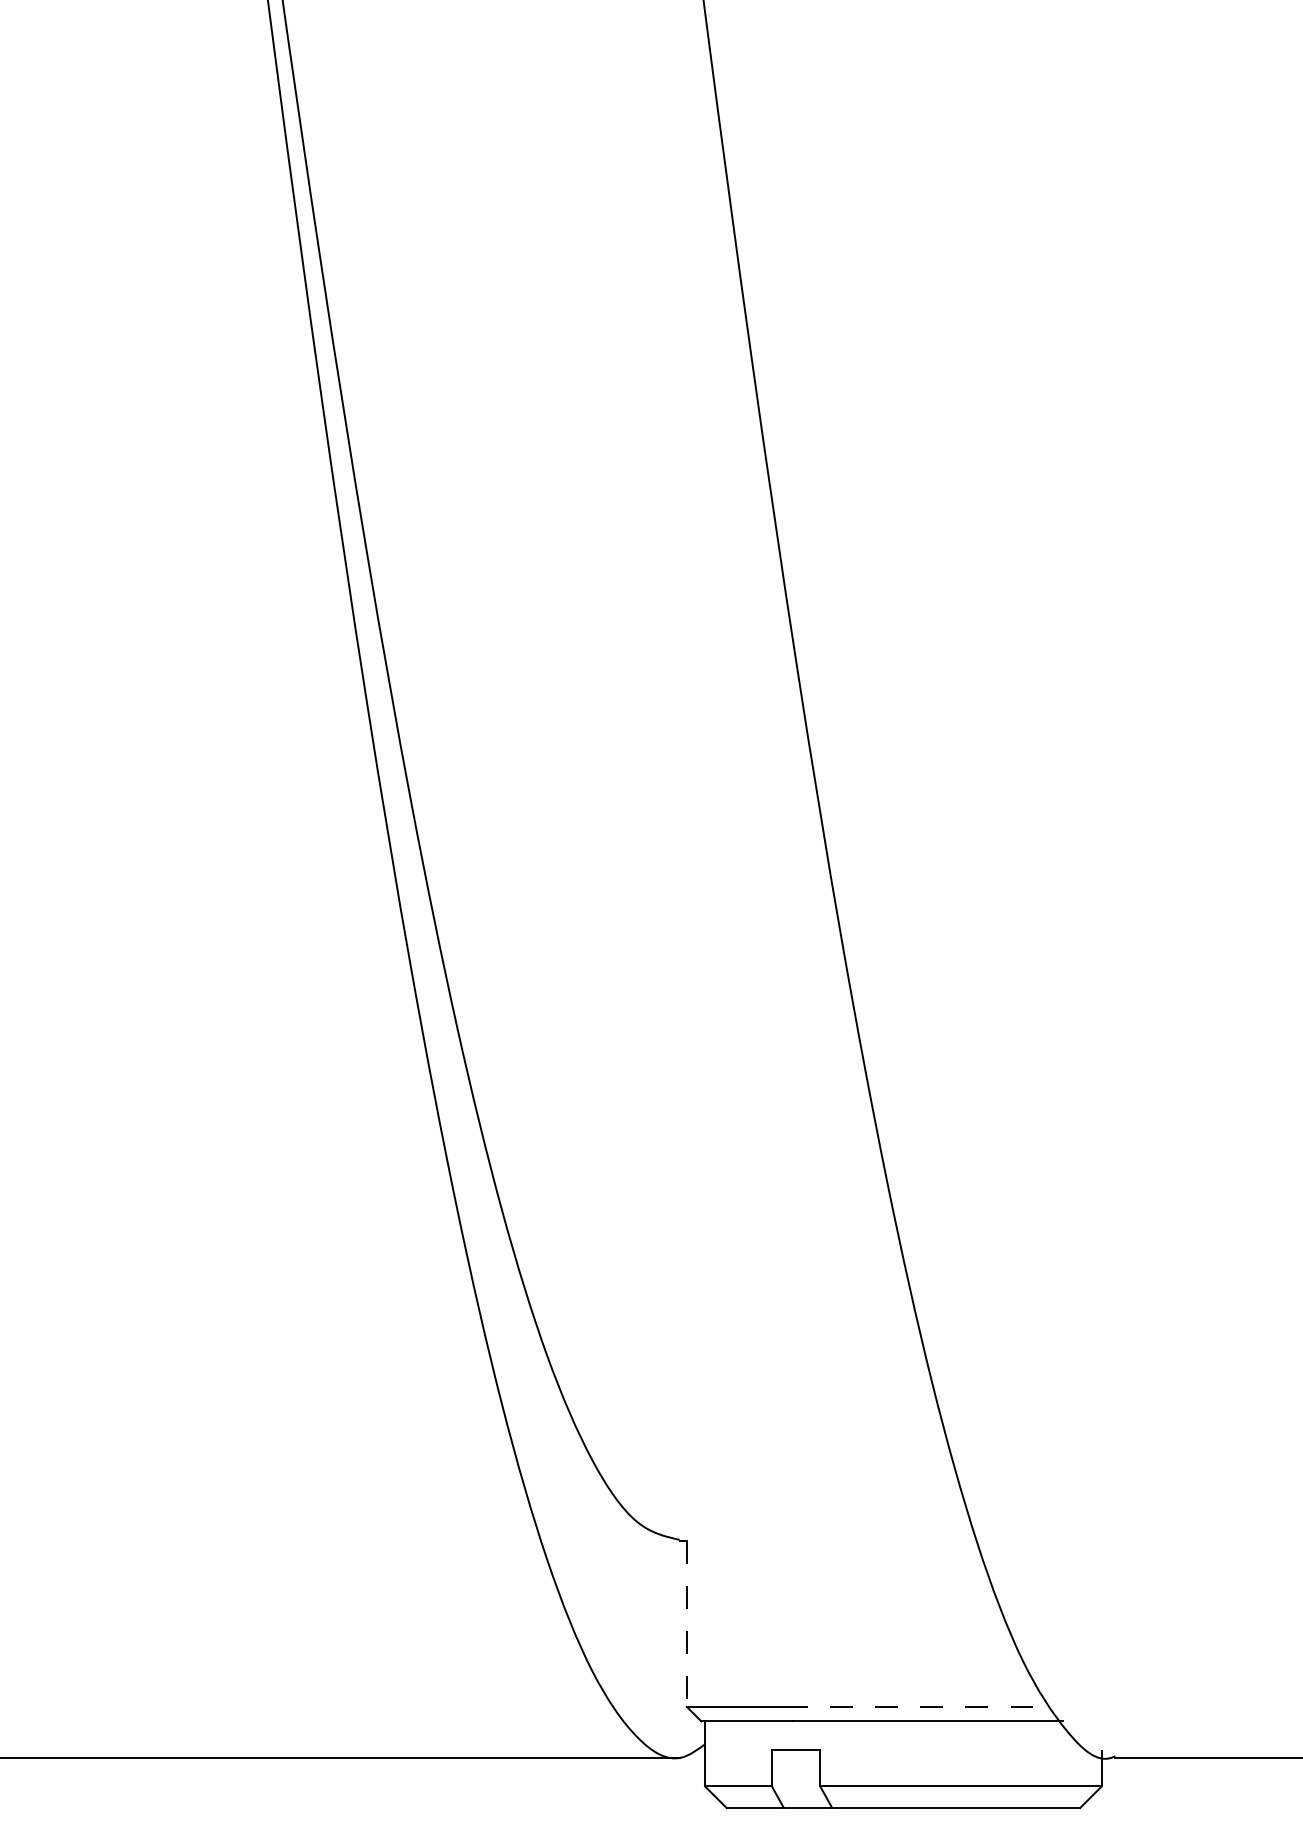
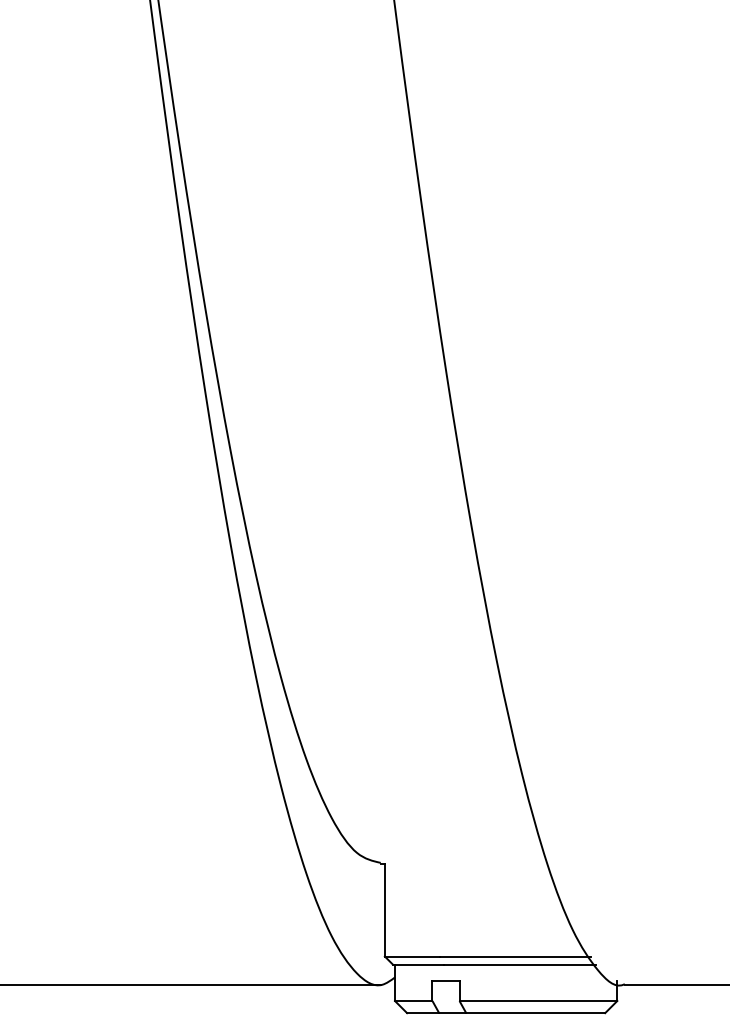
line: (686, 1624) -> (384, 910), dashed -> solid
line: (920, 1706) -> (515, 956), dashed -> solid

